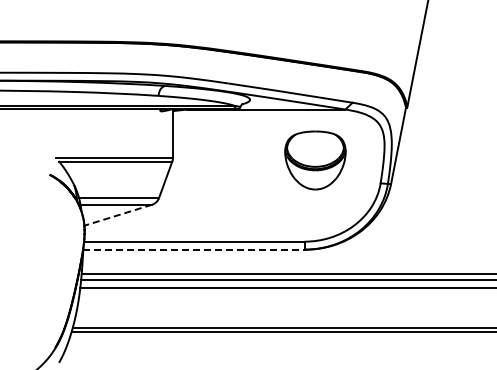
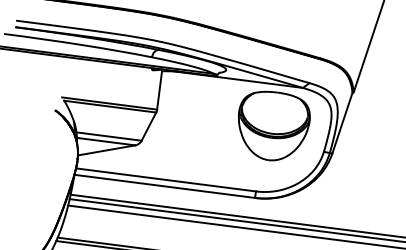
part: (315, 160) -> (273, 126), size x1.43
line: (117, 215) -> (106, 150), dashed -> solid
line: (194, 249) -> (165, 186), dashed -> solid

